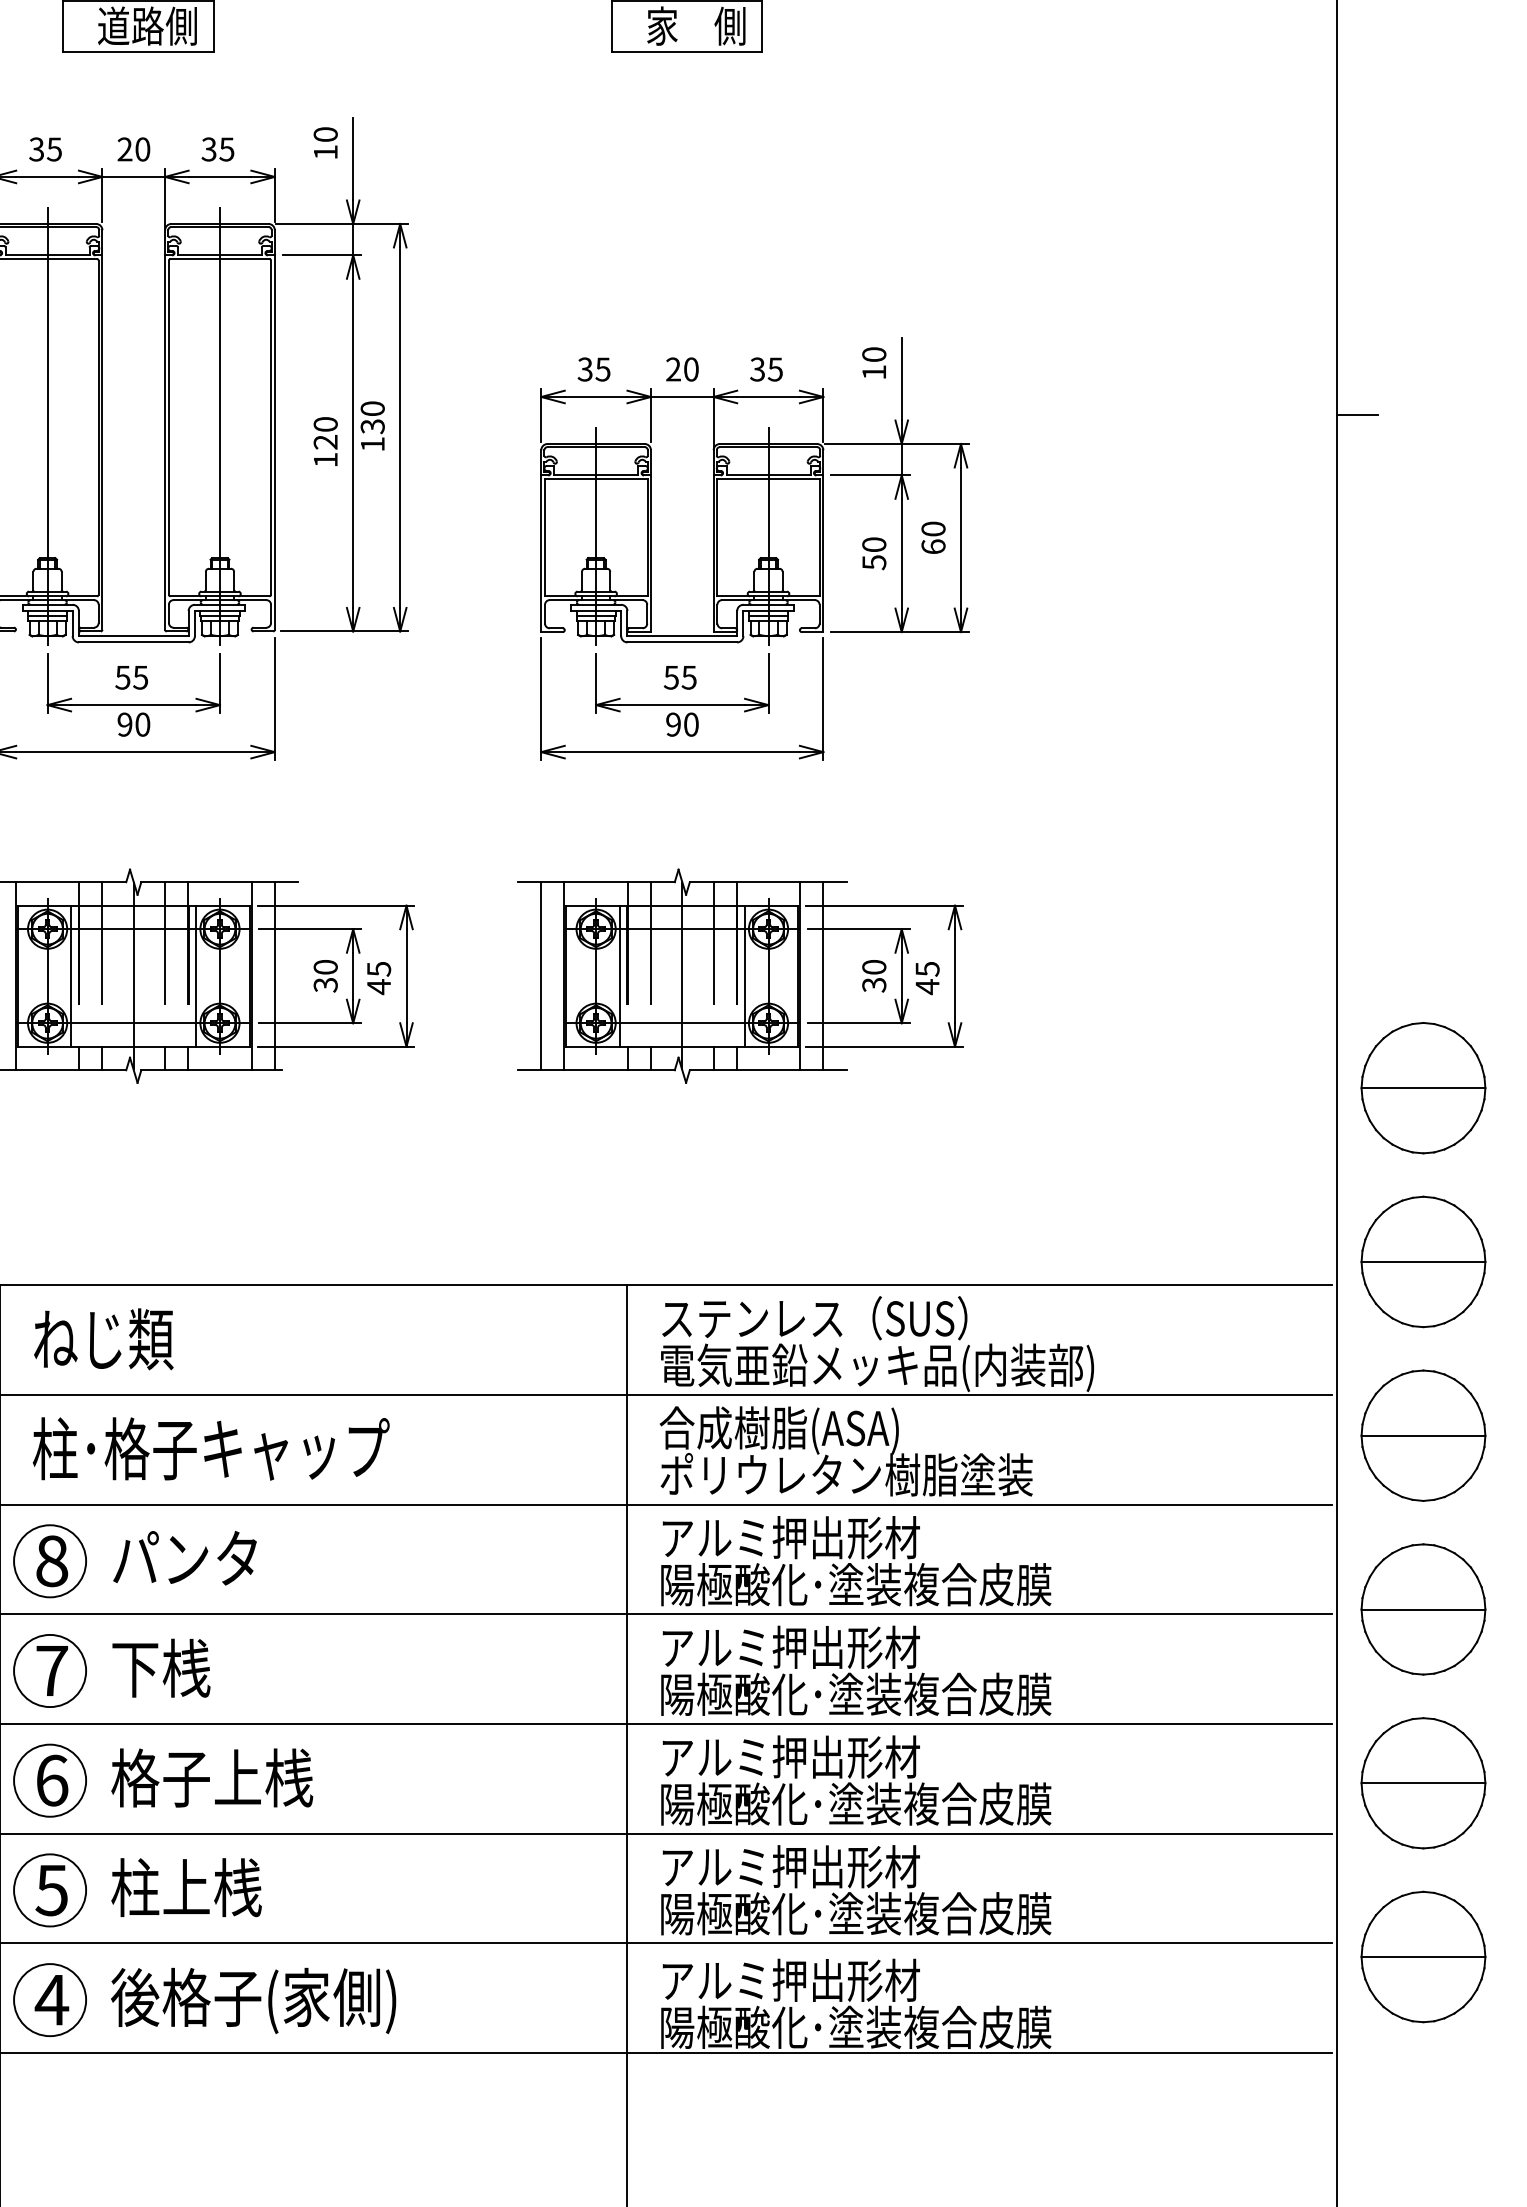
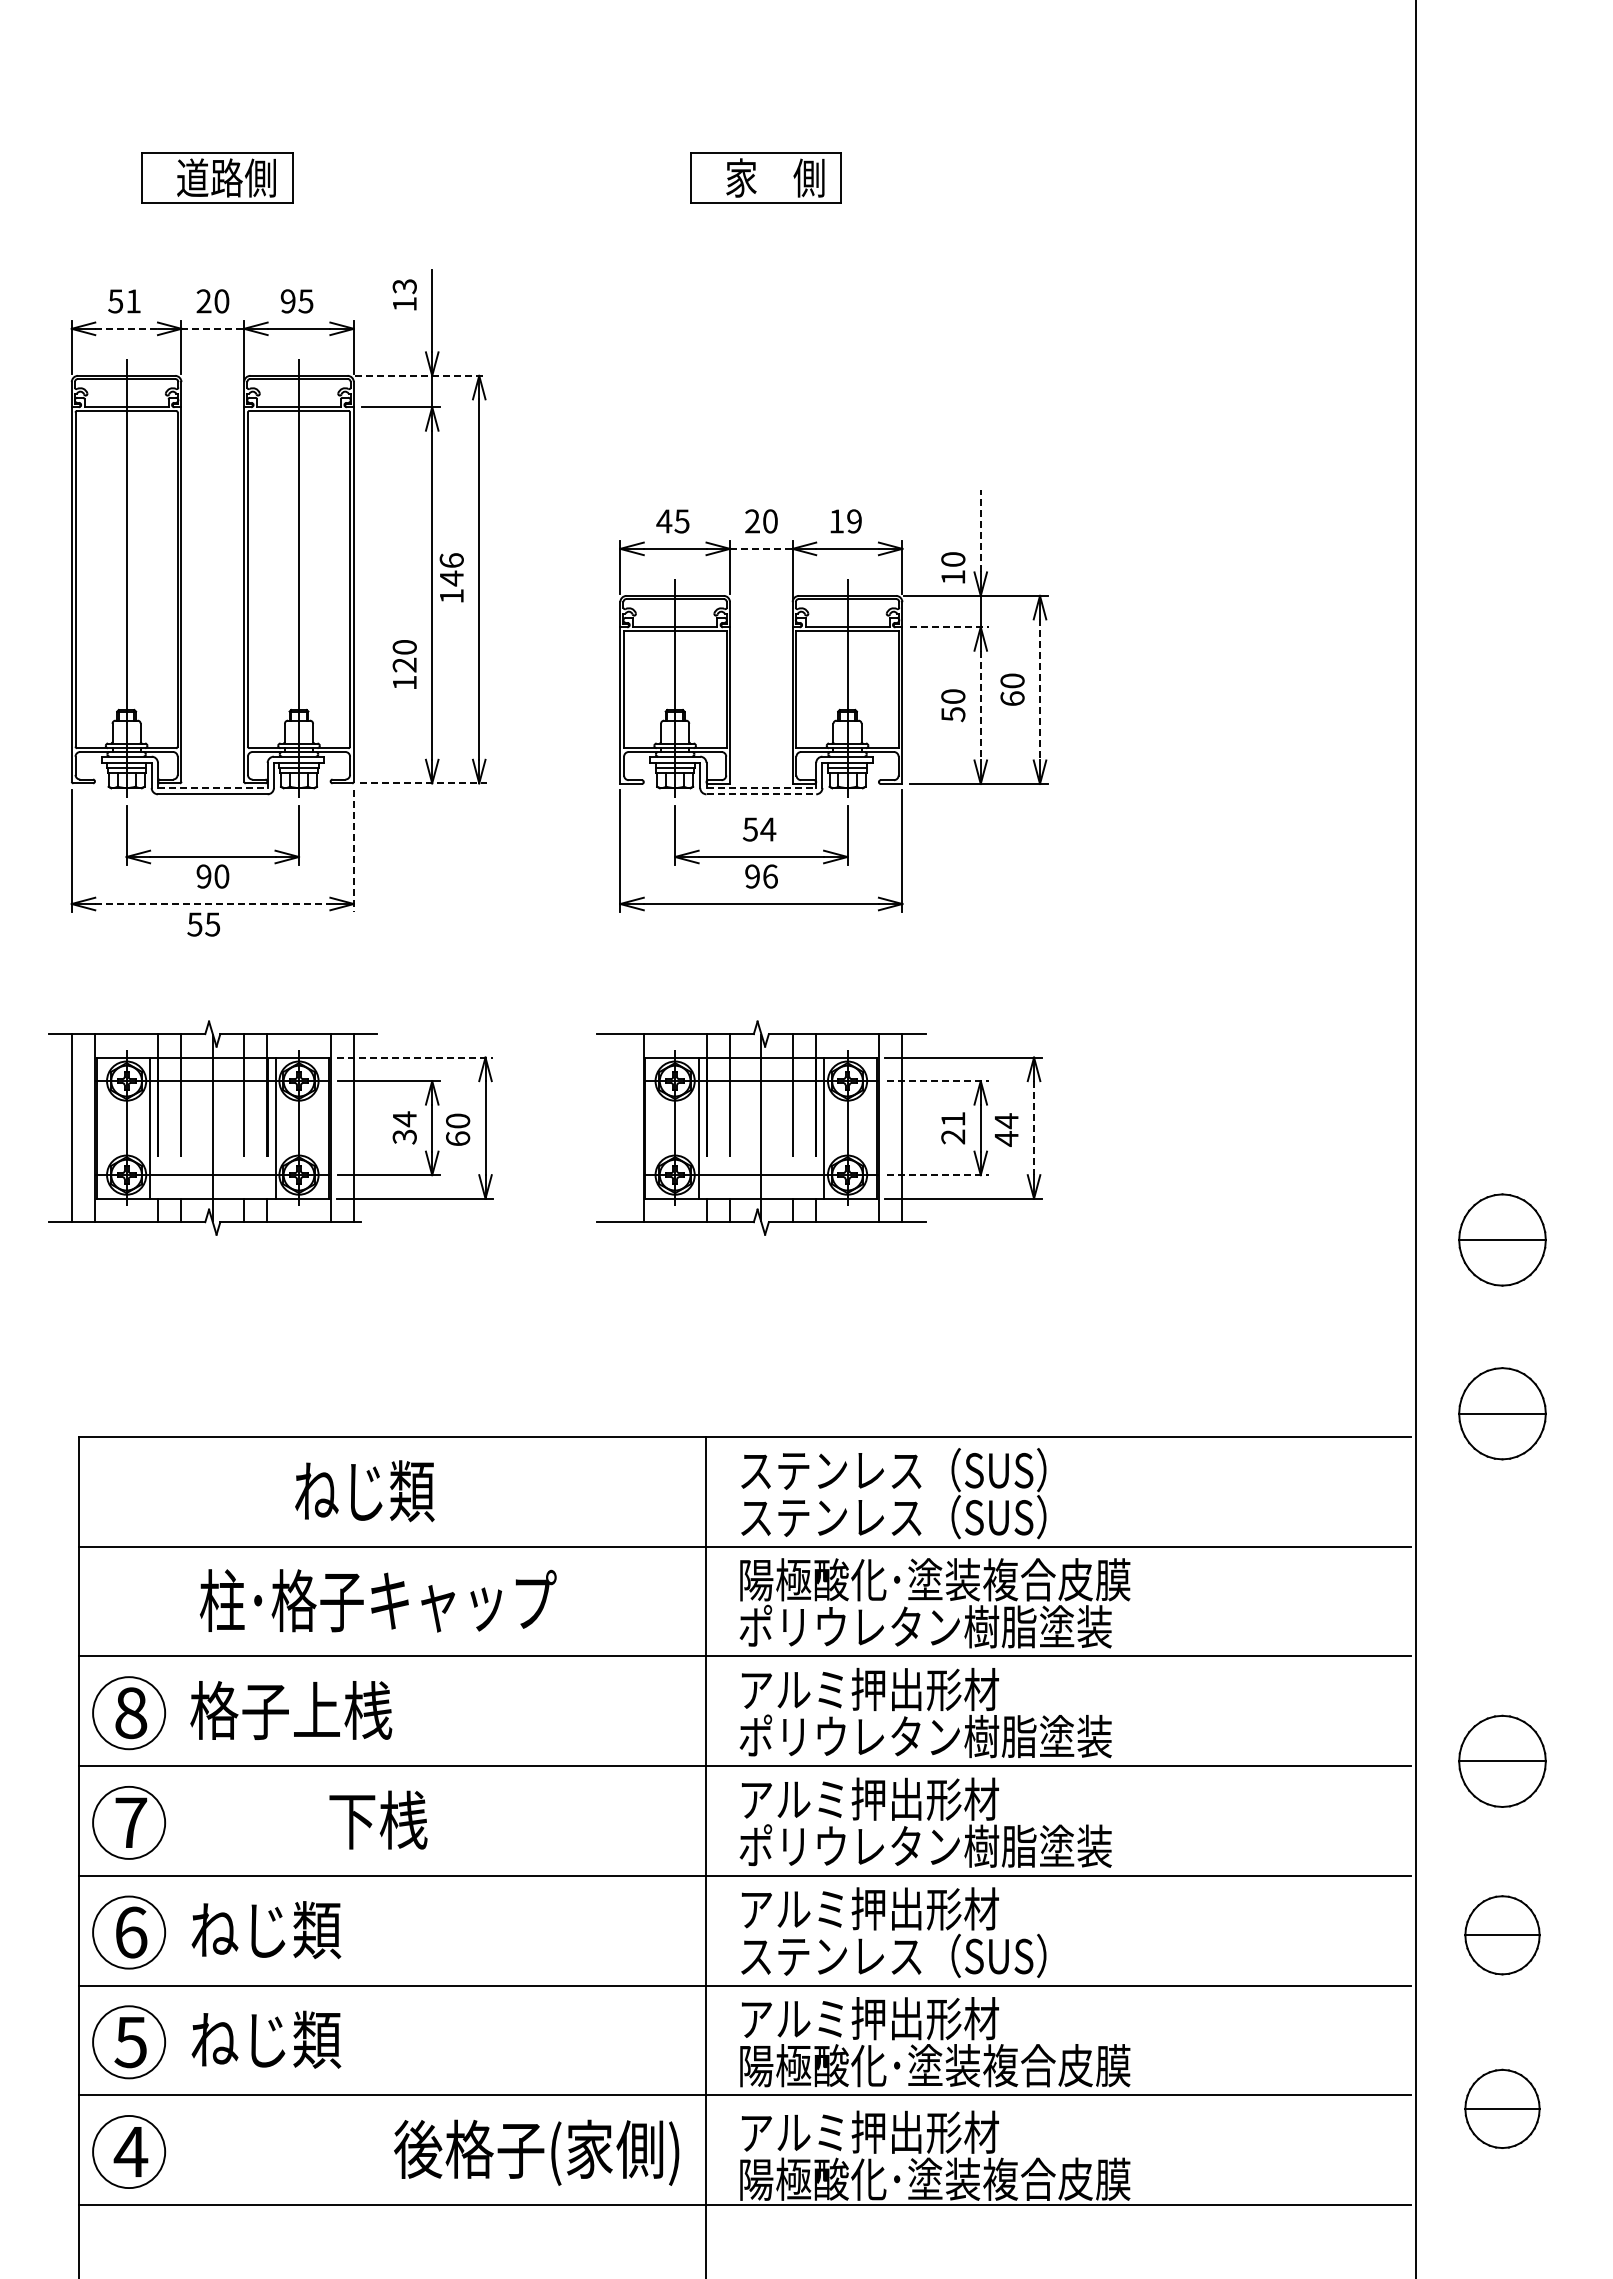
text: (325, 134) -> (404, 286), 10 -> 13
text: (45, 149) -> (124, 301), 35 -> 51
text: (208, 149) -> (287, 301), 35 -> 95
line: (48, 176) -> (127, 328), solid -> dashed
line: (134, 176) -> (213, 328), solid -> dashed
line: (342, 223) -> (421, 375), solid -> dashed
text: (874, 362) -> (953, 567), moved
text: (585, 369) -> (664, 521), 35 -> 45
text: (766, 369) -> (845, 521), 35 -> 19
line: (901, 378) -> (980, 530), solid -> dashed
line: (682, 396) -> (761, 548), solid -> dashed
line: (1357, 414) -> (1436, 566), removed
text: (372, 417) -> (451, 569), 130 -> 146
text: (325, 441) -> (404, 664), moved
line: (870, 475) -> (949, 627), solid -> dashed
line: (961, 537) -> (1040, 689), solid -> dashed
line: (901, 553) -> (980, 705), solid -> dashed
line: (345, 631) -> (424, 783), solid -> dashed
line: (133, 636) -> (212, 788), solid -> dashed
line: (682, 636) -> (761, 788), solid -> dashed
line: (682, 642) -> (761, 794), solid -> dashed
text: (131, 677) -> (203, 924), moved
text: (689, 677) -> (768, 829), 55 -> 54
line: (274, 699) -> (353, 851), solid -> dashed
text: (691, 724) -> (770, 876), 90 -> 96
line: (133, 752) -> (212, 904), solid -> dashed
line: (336, 905) -> (415, 1057), solid -> dashed
line: (858, 929) -> (937, 1081), solid -> dashed
text: (325, 967) -> (404, 1119), 30 -> 34
text: (927, 969) -> (1006, 1121), 45 -> 44
text: (874, 975) -> (953, 1127), 30 -> 21
line: (541, 976) -> (620, 1128), removed
line: (955, 976) -> (1034, 1128), solid -> dashed
text: (379, 977) -> (458, 1129), 45 -> 60
line: (858, 1023) -> (937, 1175), solid -> dashed
part: (1423, 1087) -> (1502, 1239), size x0.7
part: (1423, 1261) -> (1502, 1413), size x0.7
text: (103, 1339) -> (364, 1491), moved
text: (877, 1367) -> (956, 1519), 電気亜鉛メッキ品(内装部) -> ステンレス（SUS）
text: (855, 1430) -> (934, 1582), 合成樹脂(ASA) -> 陽極酸化･塗装複合皮膜
part: (1423, 1435) -> (1502, 1587), removed
text: (210, 1448) -> (377, 1600), moved
text: (212, 1558) -> (291, 1710), パンタ -> 格子上桟
text: (855, 1584) -> (934, 1736), 陽極酸化･塗装複合皮膜 -> ポリウレタン樹脂塗装
part: (1423, 1609) -> (1502, 1761), size x0.7
text: (161, 1667) -> (378, 1819), moved
text: (855, 1693) -> (934, 1845), 陽極酸化･塗装複合皮膜 -> ポリウレタン樹脂塗装
text: (212, 1777) -> (291, 1929), 格子上桟 -> ねじ類
part: (1423, 1783) -> (1502, 1935), size x0.6
text: (856, 1803) -> (935, 1955), 陽極酸化･塗装複合皮膜 -> ステンレス（SUS）
text: (186, 1887) -> (265, 2039), 柱上桟 -> ねじ類
part: (1423, 1956) -> (1502, 2108), size x0.6
text: (253, 2000) -> (536, 2152), moved

